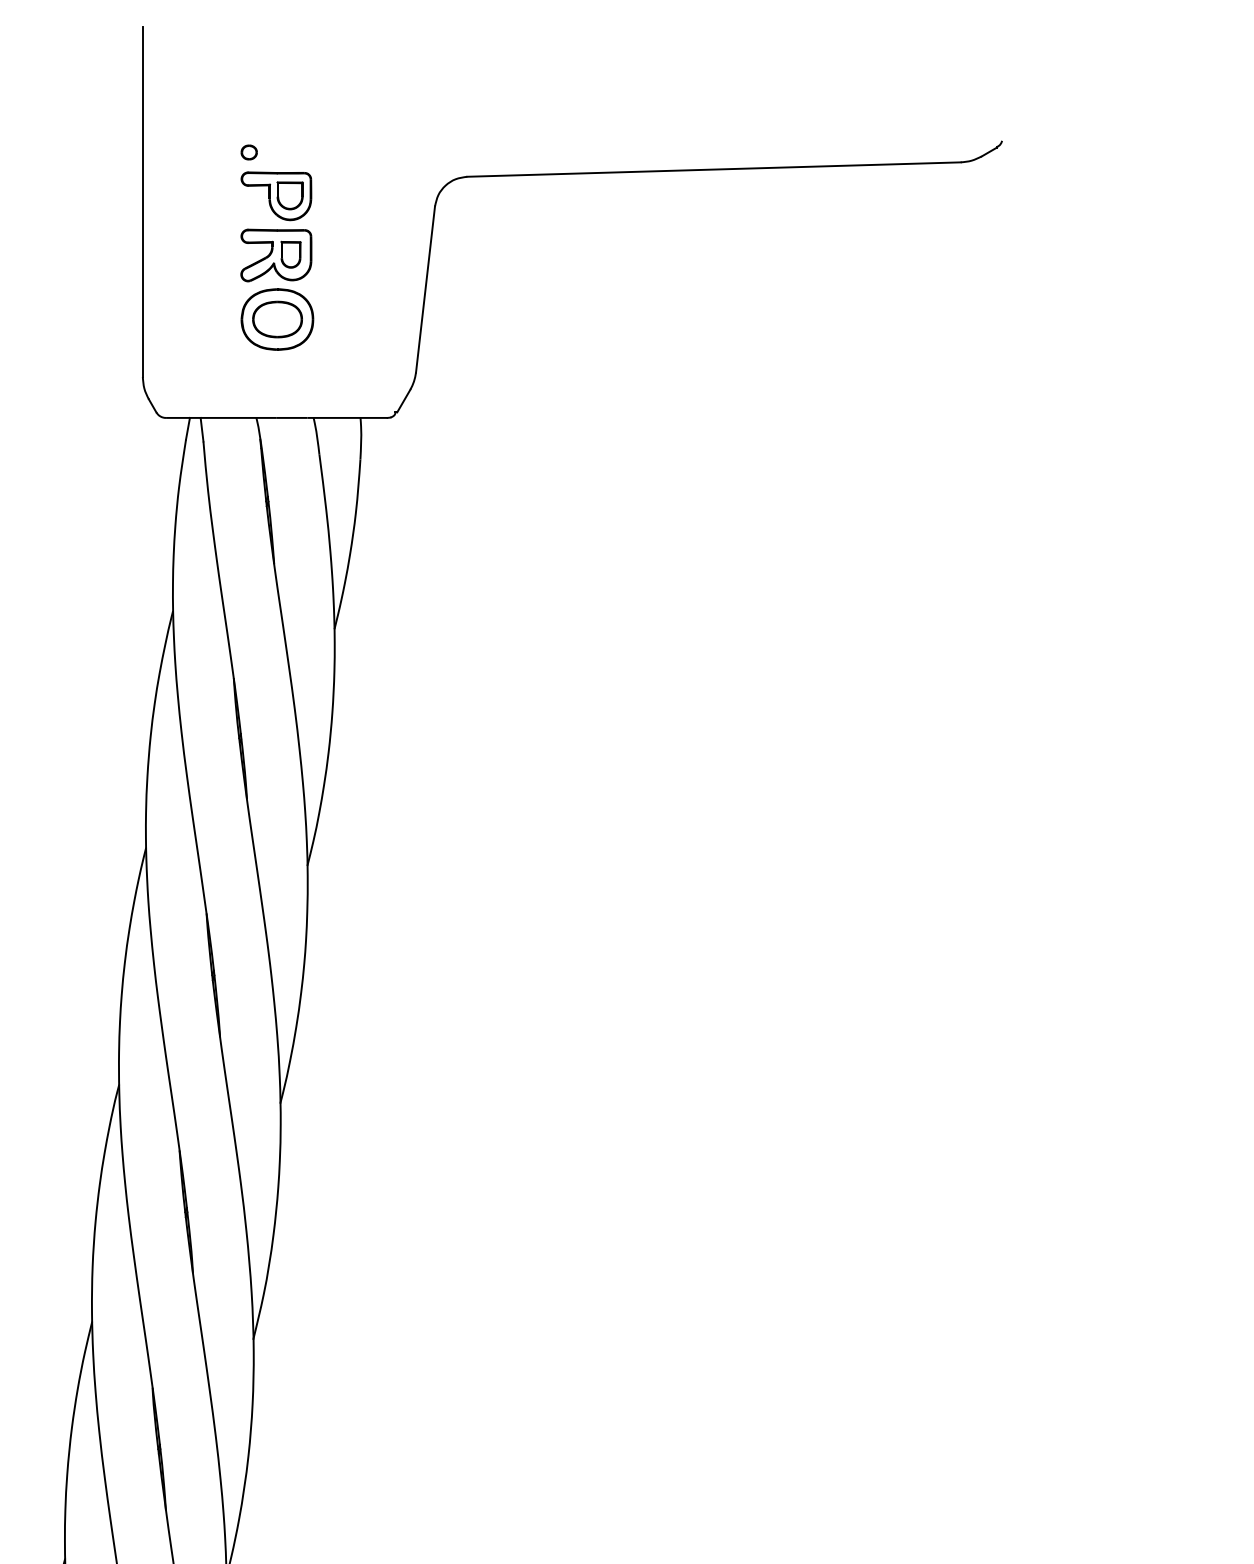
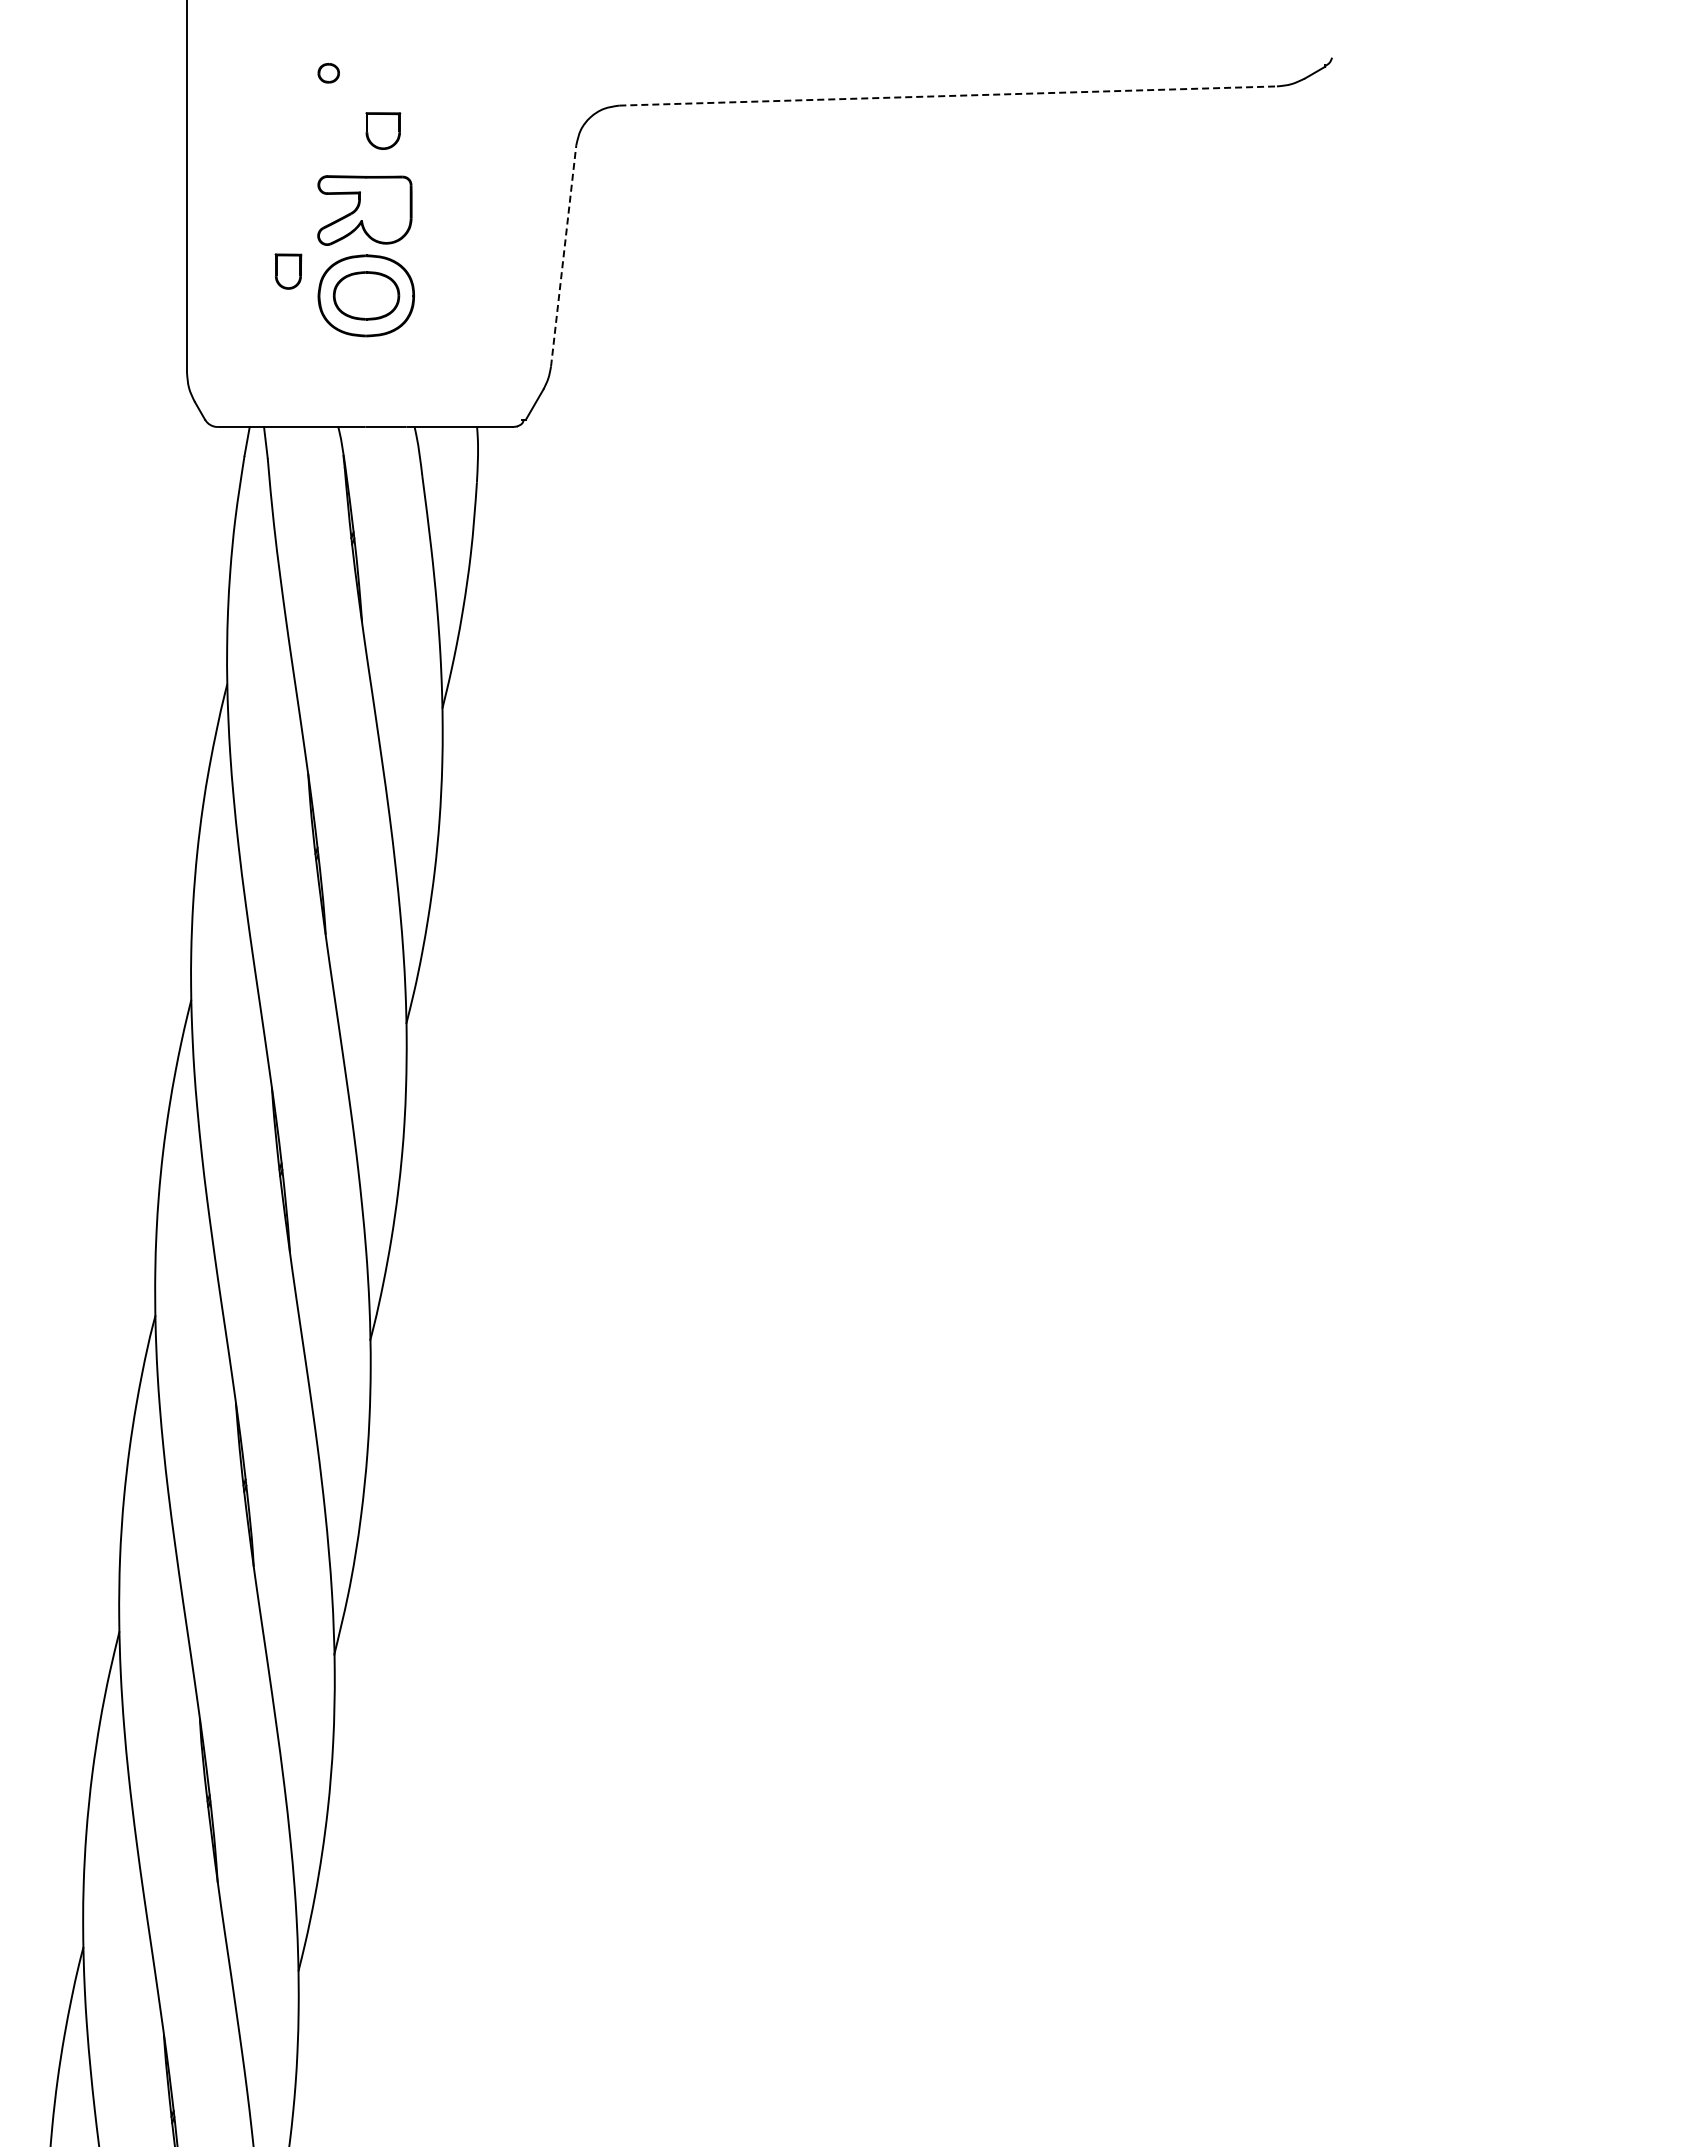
line: (714, 169) -> (948, 96), solid -> dashed
part: (276, 196) -> (364, 131), removed
part: (291, 254) -> (288, 271), moved
line: (425, 289) -> (563, 255), solid -> dashed

